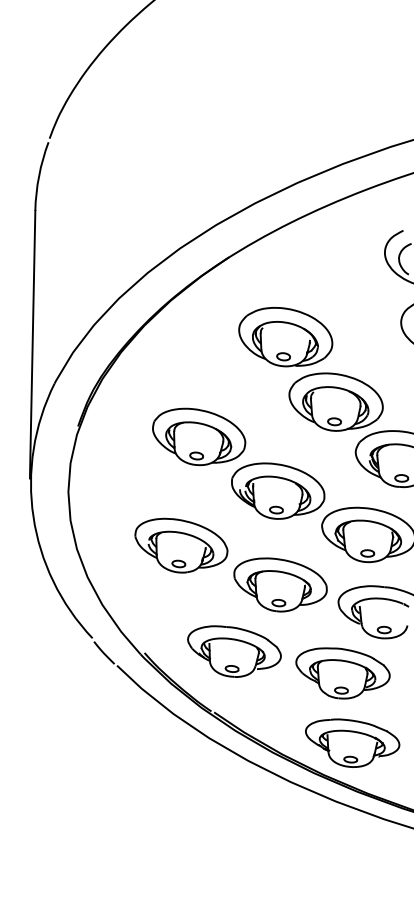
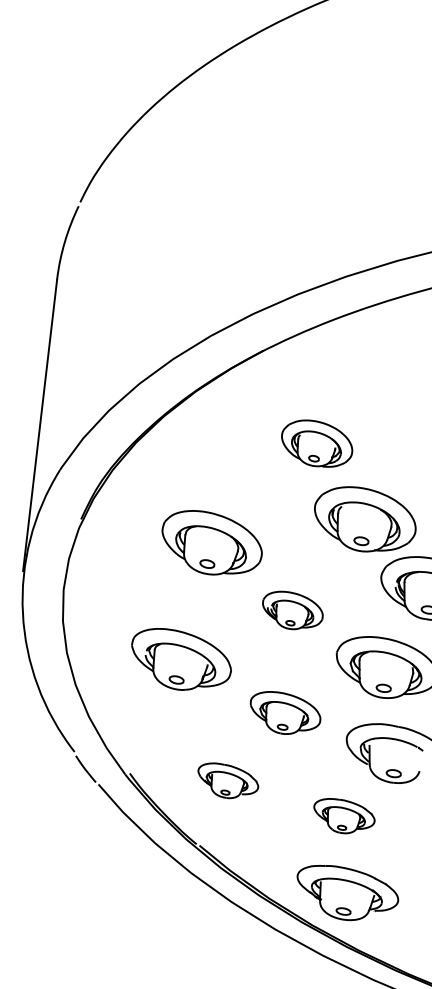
part: (285, 337) -> (316, 444), size x0.7
part: (278, 490) -> (293, 610), size x0.6
part: (280, 584) -> (285, 713), size x0.7
part: (234, 651) -> (228, 781), size x0.6
part: (342, 673) -> (343, 816), size x0.6

